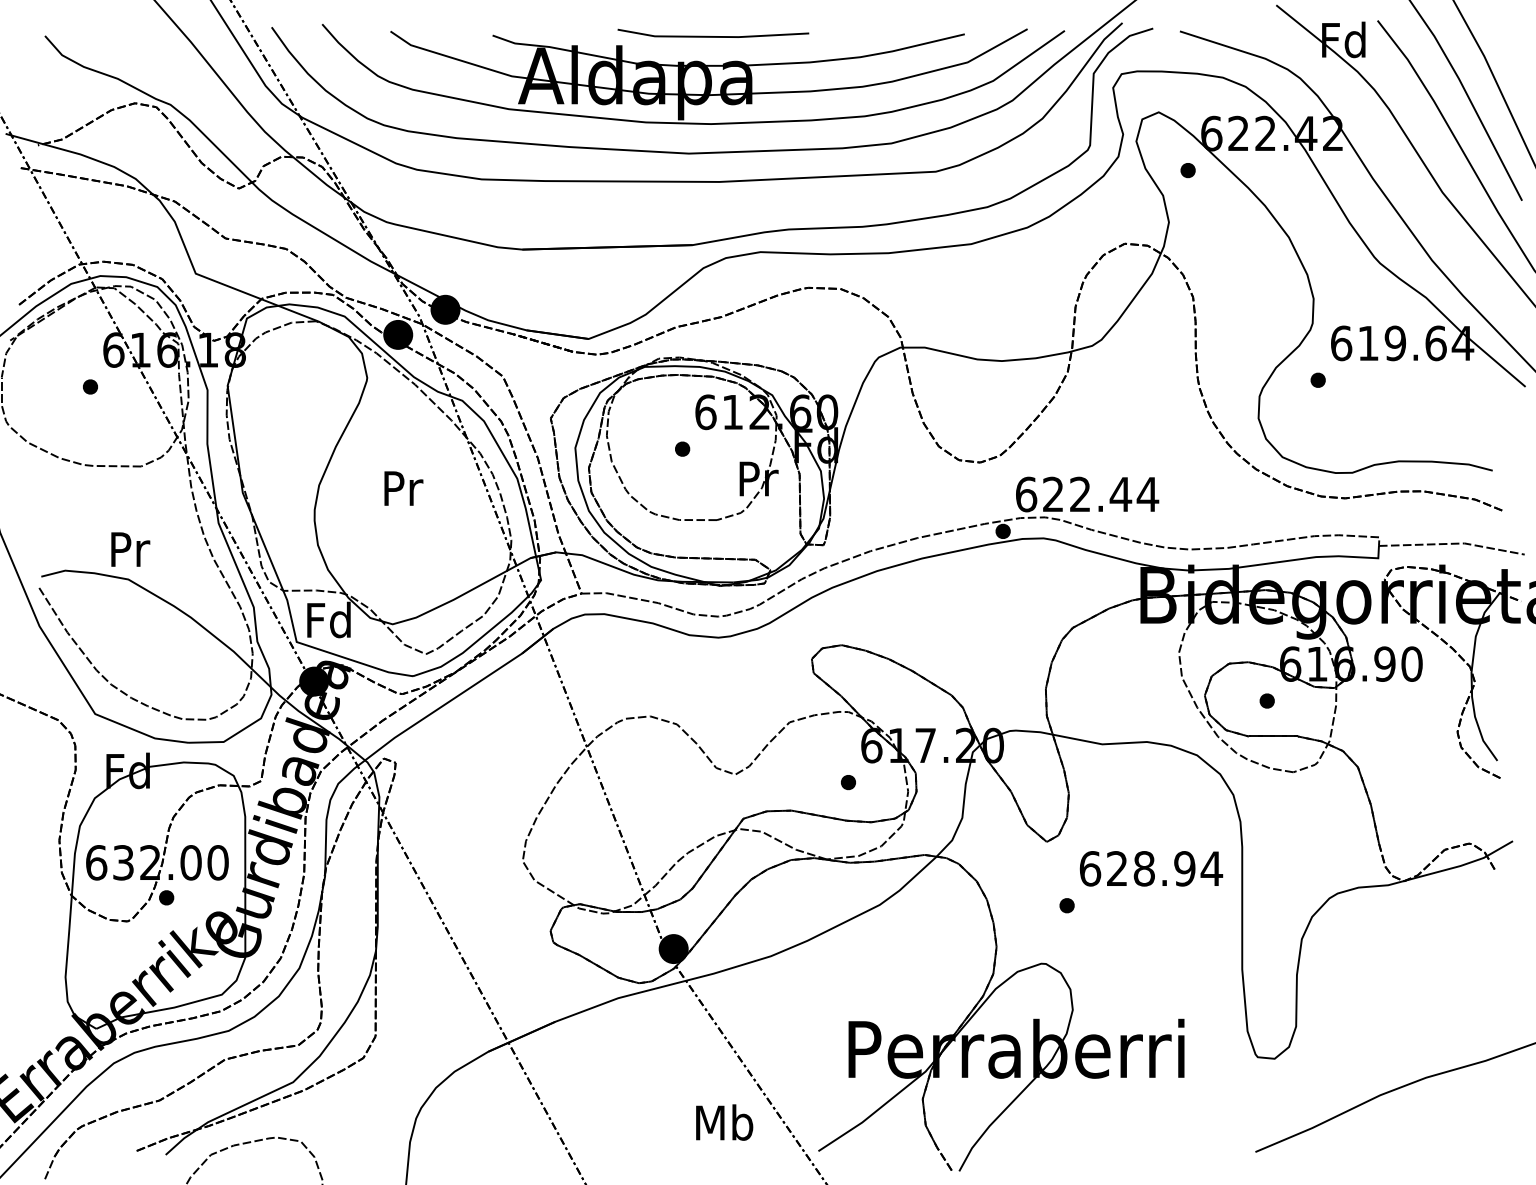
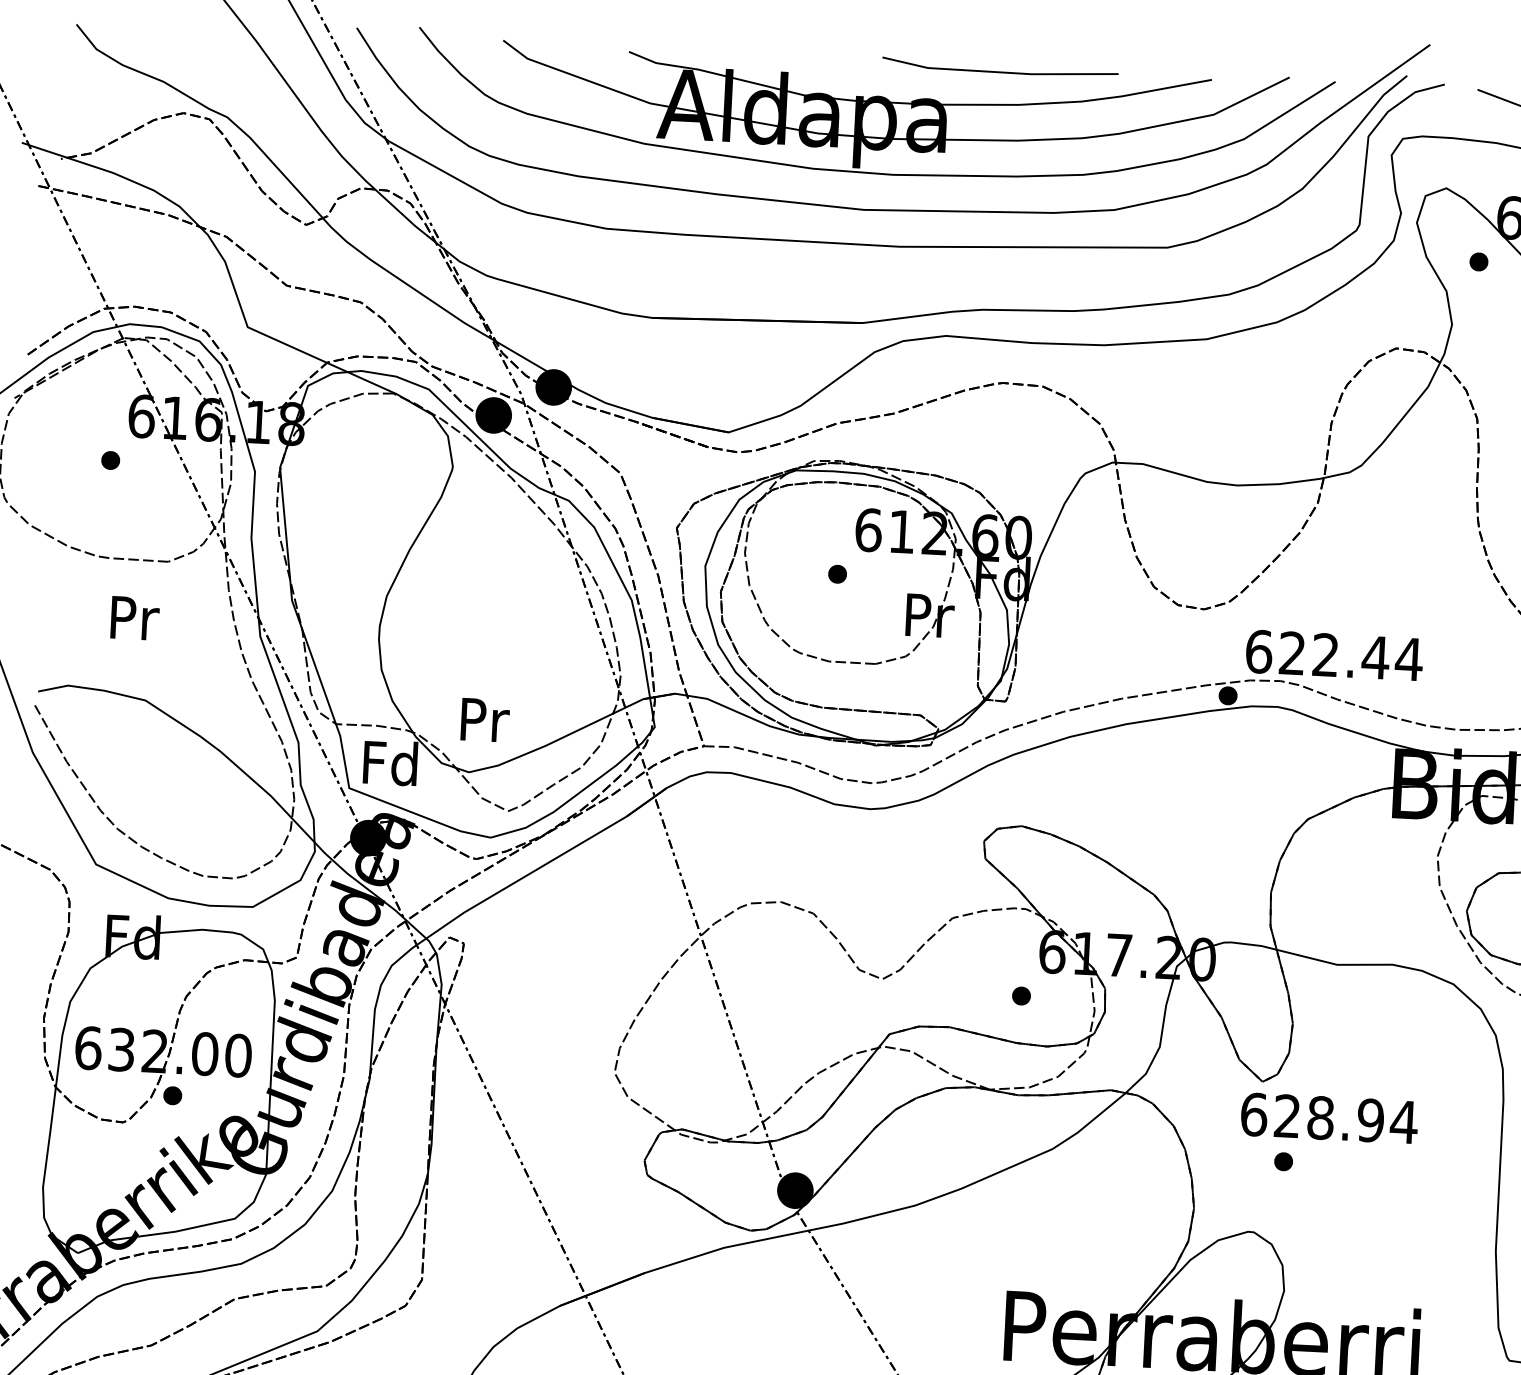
line: (713, 36) -> (1000, 71), moved
text: (403, 488) -> (484, 720), moved
text: (130, 549) -> (134, 618), moved
text: (1151, 868) -> (1329, 1118), moved

